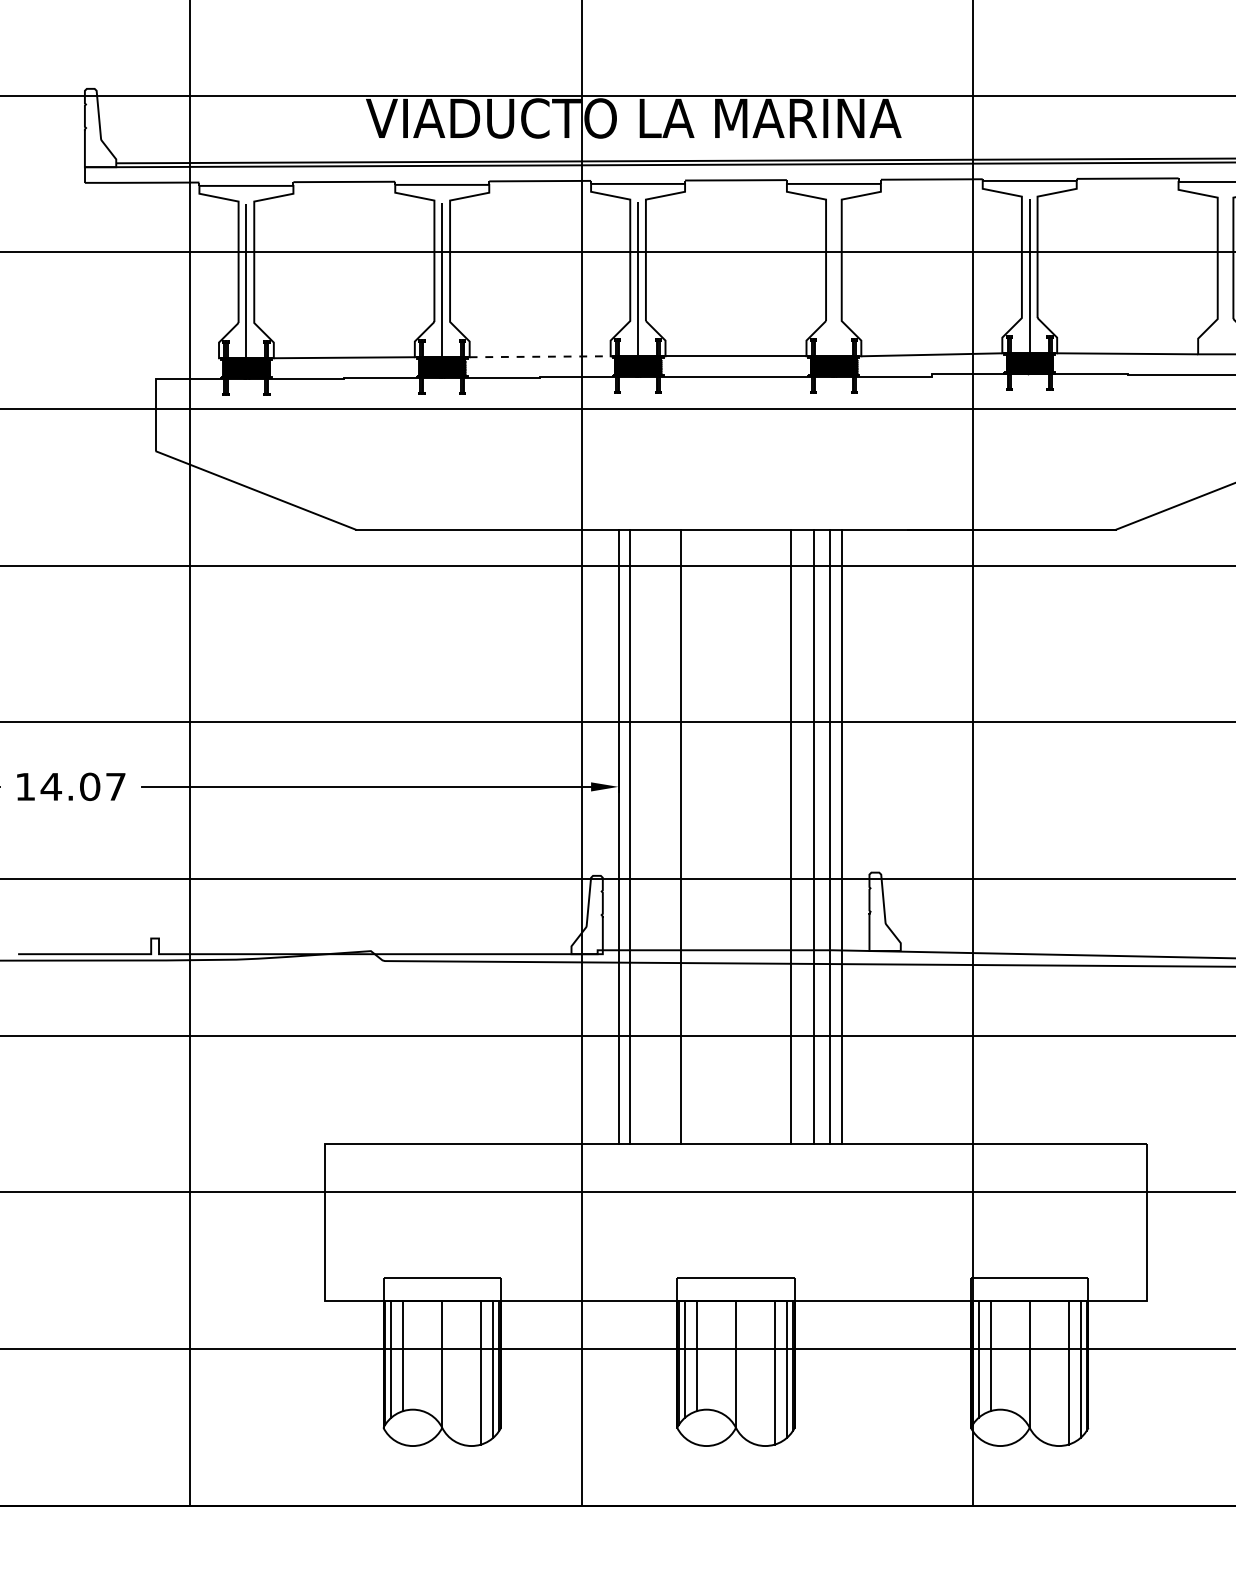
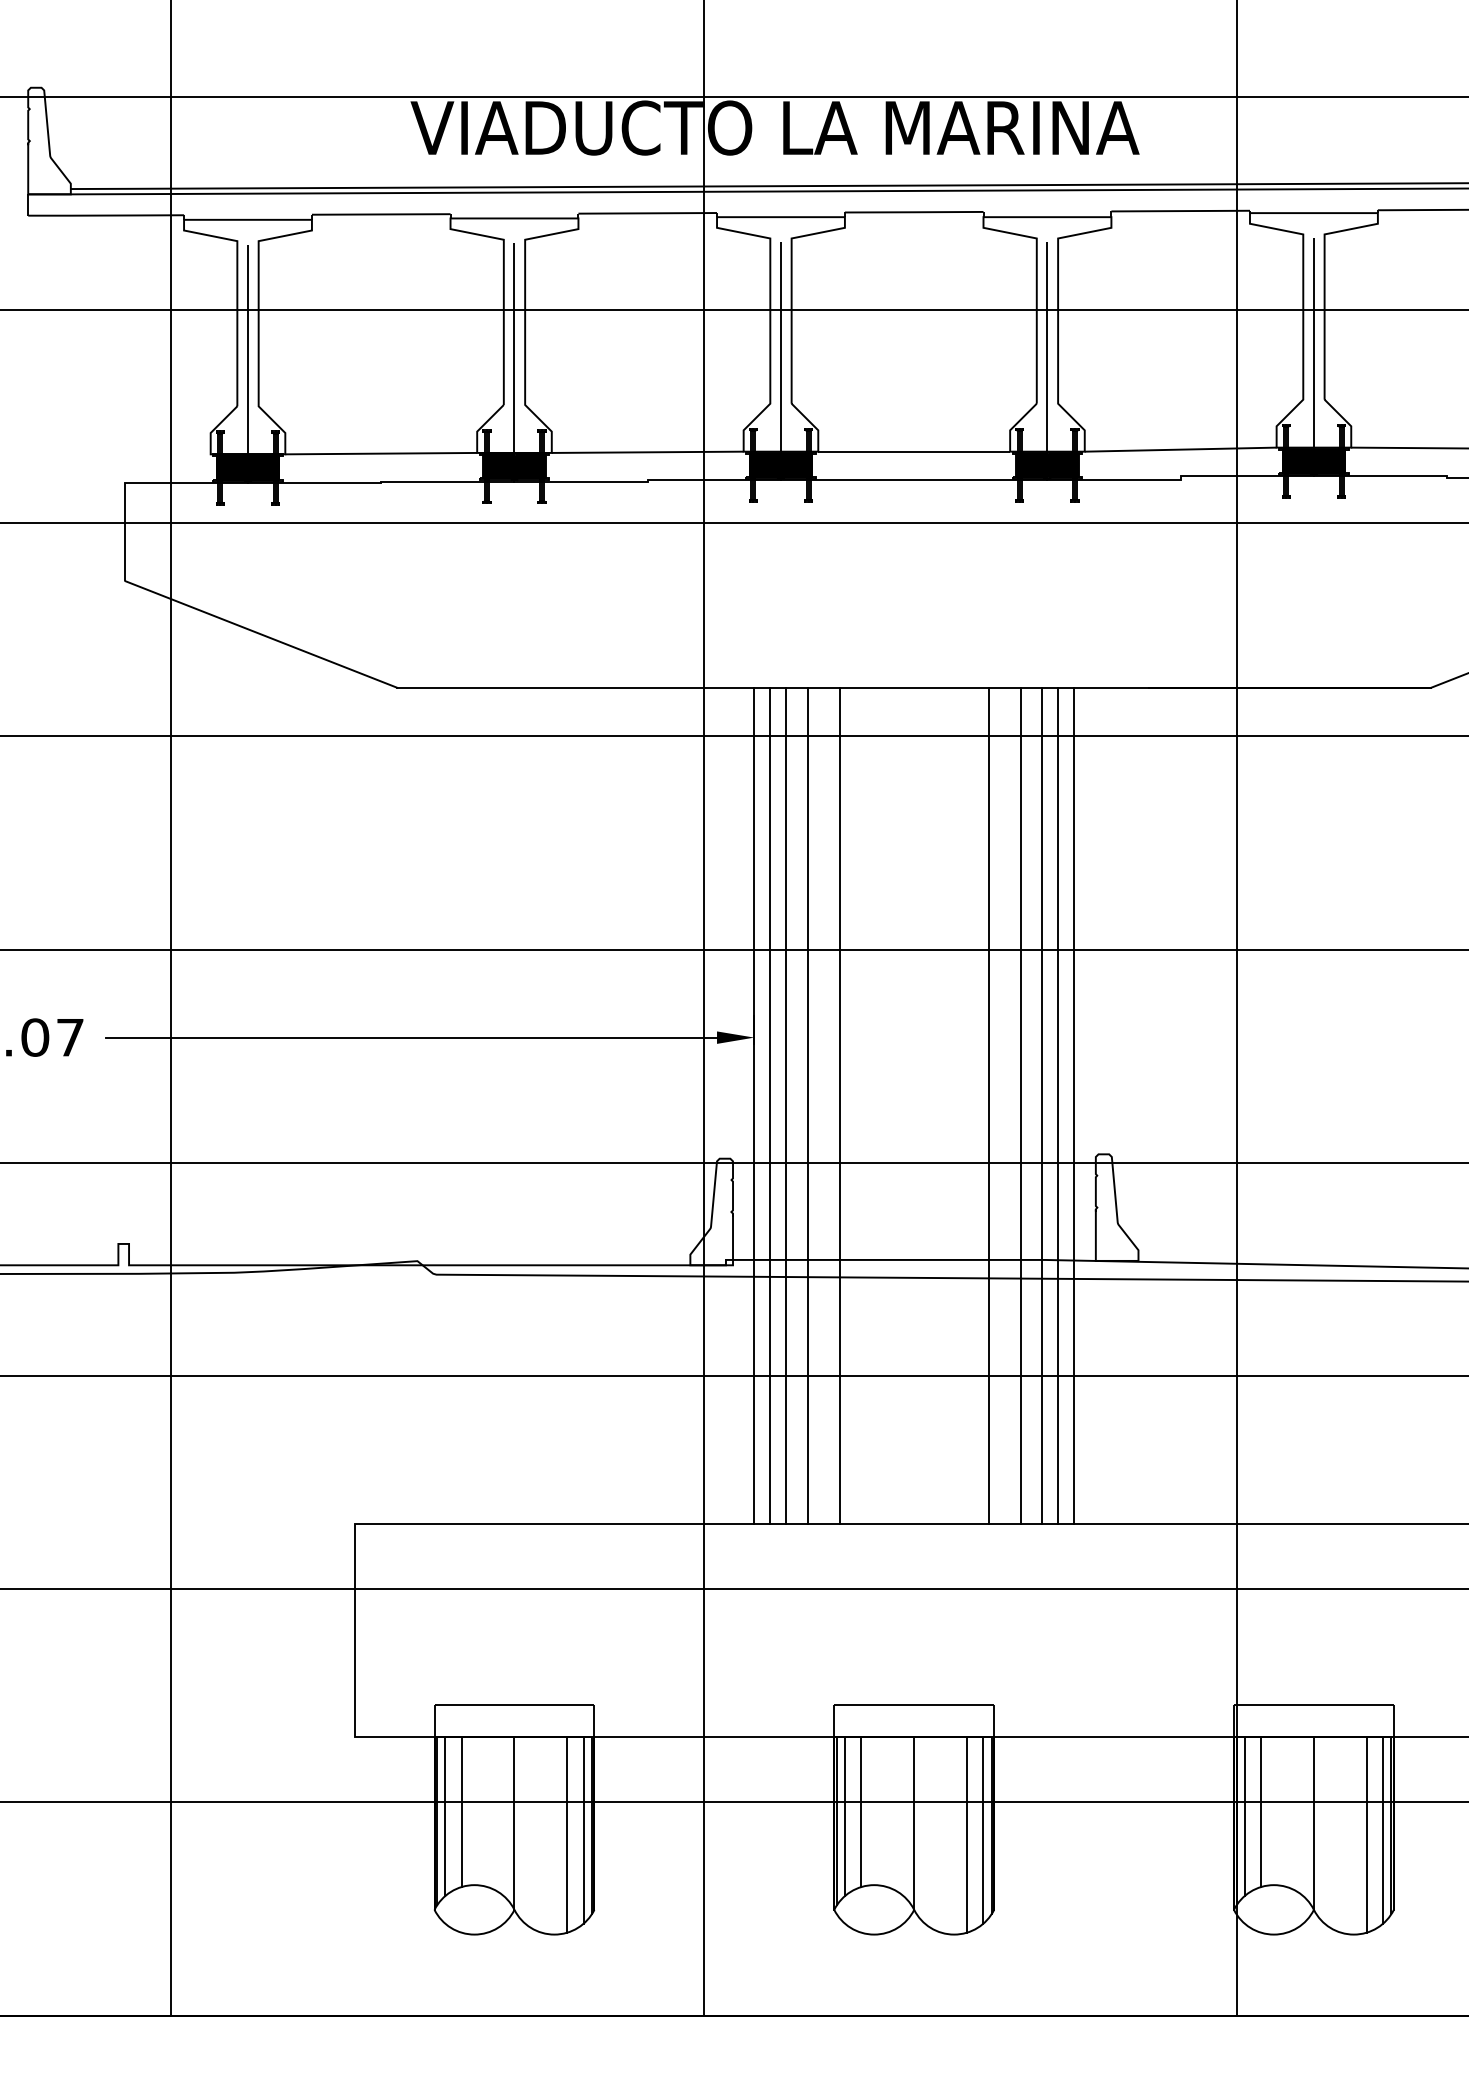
line: (833, 288) -> (1046, 359), added
line: (540, 356) -> (648, 451), dashed -> solid
line: (642, 836) -> (786, 1105), added
line: (657, 836) -> (807, 1105), added
line: (853, 836) -> (1074, 1105), added

